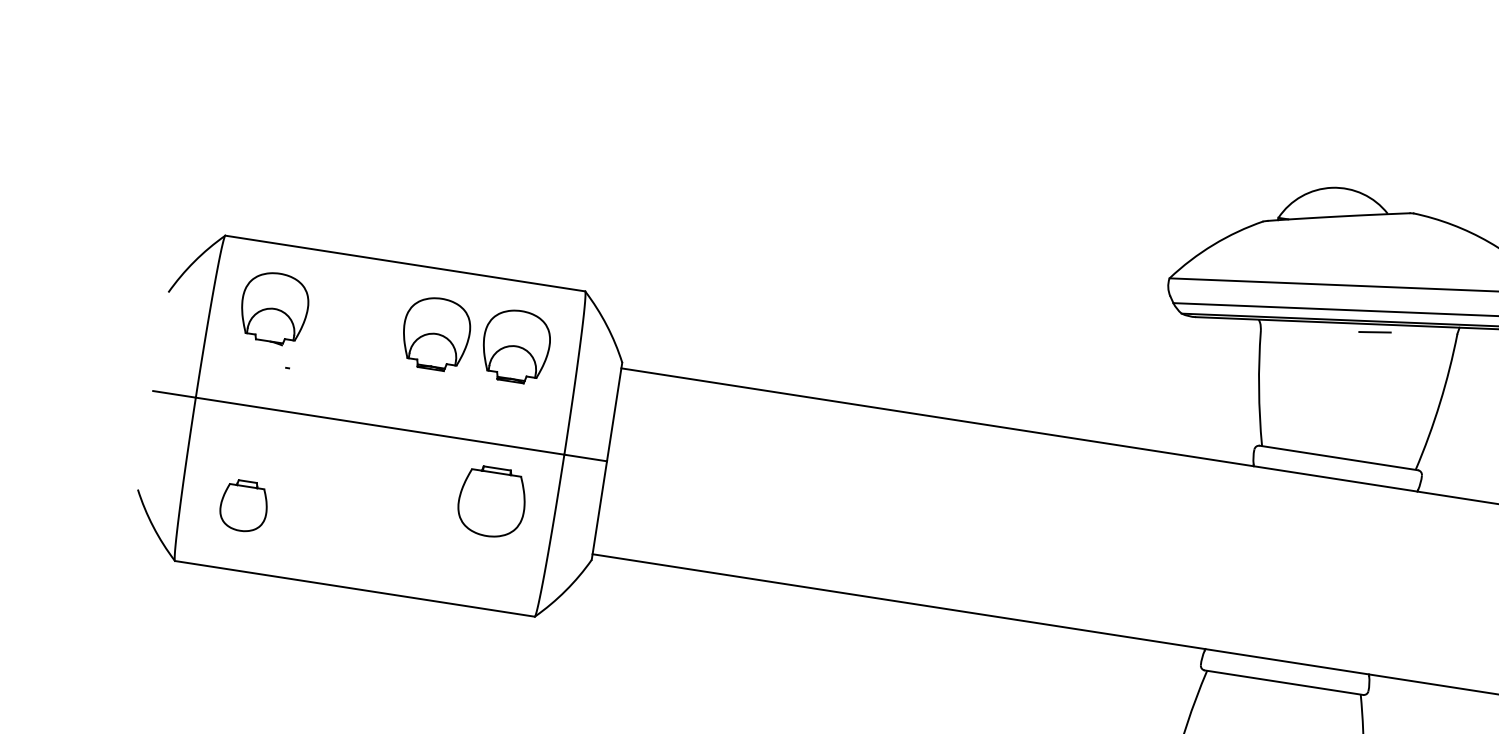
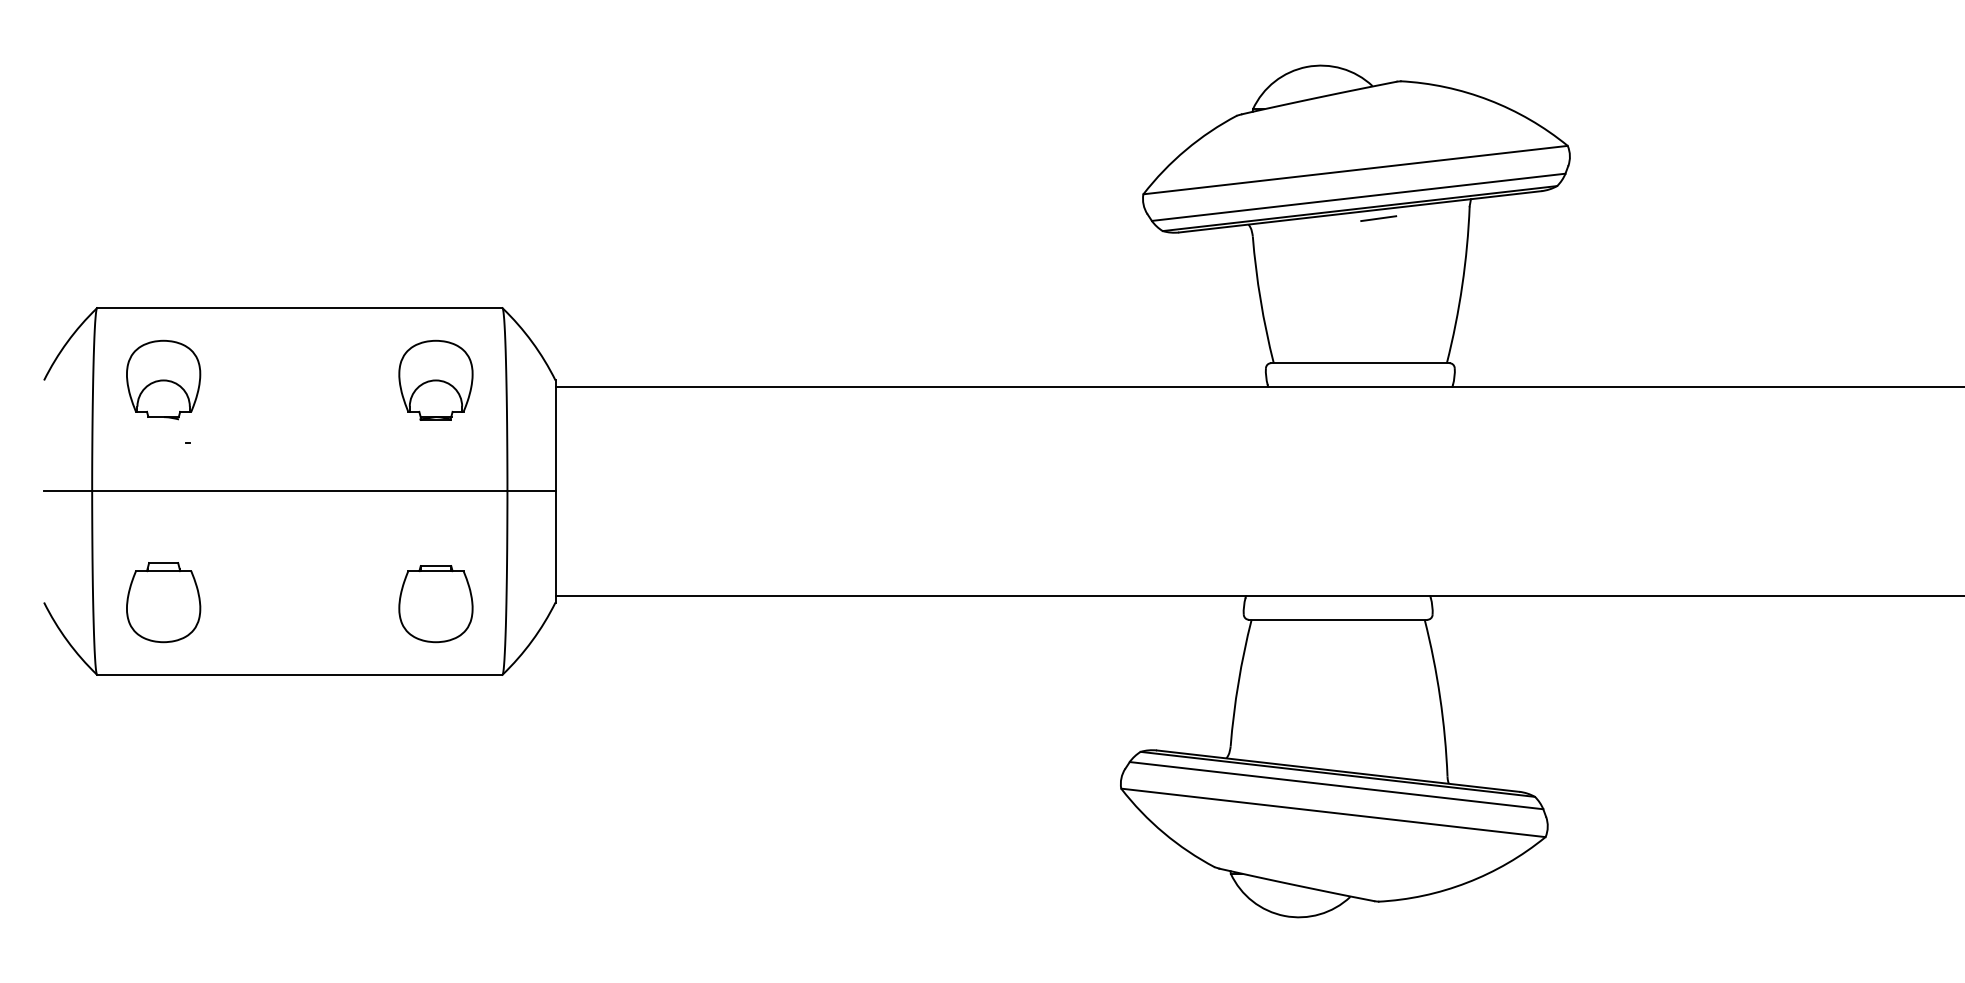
part: (436, 333) -> (345, 379), removed
part: (491, 502) -> (435, 604), moved
part: (243, 505) -> (163, 602), size x1.43

